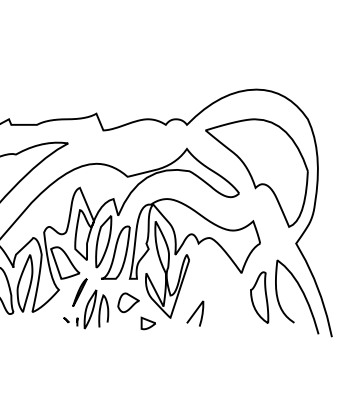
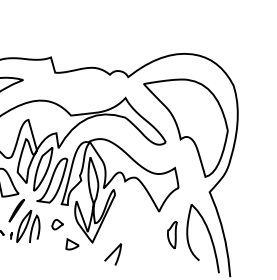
part: (259, 297) -> (171, 234), size x0.6
part: (128, 302) -> (57, 224), size x0.6
curve: (195, 313) -> (113, 253), moved

